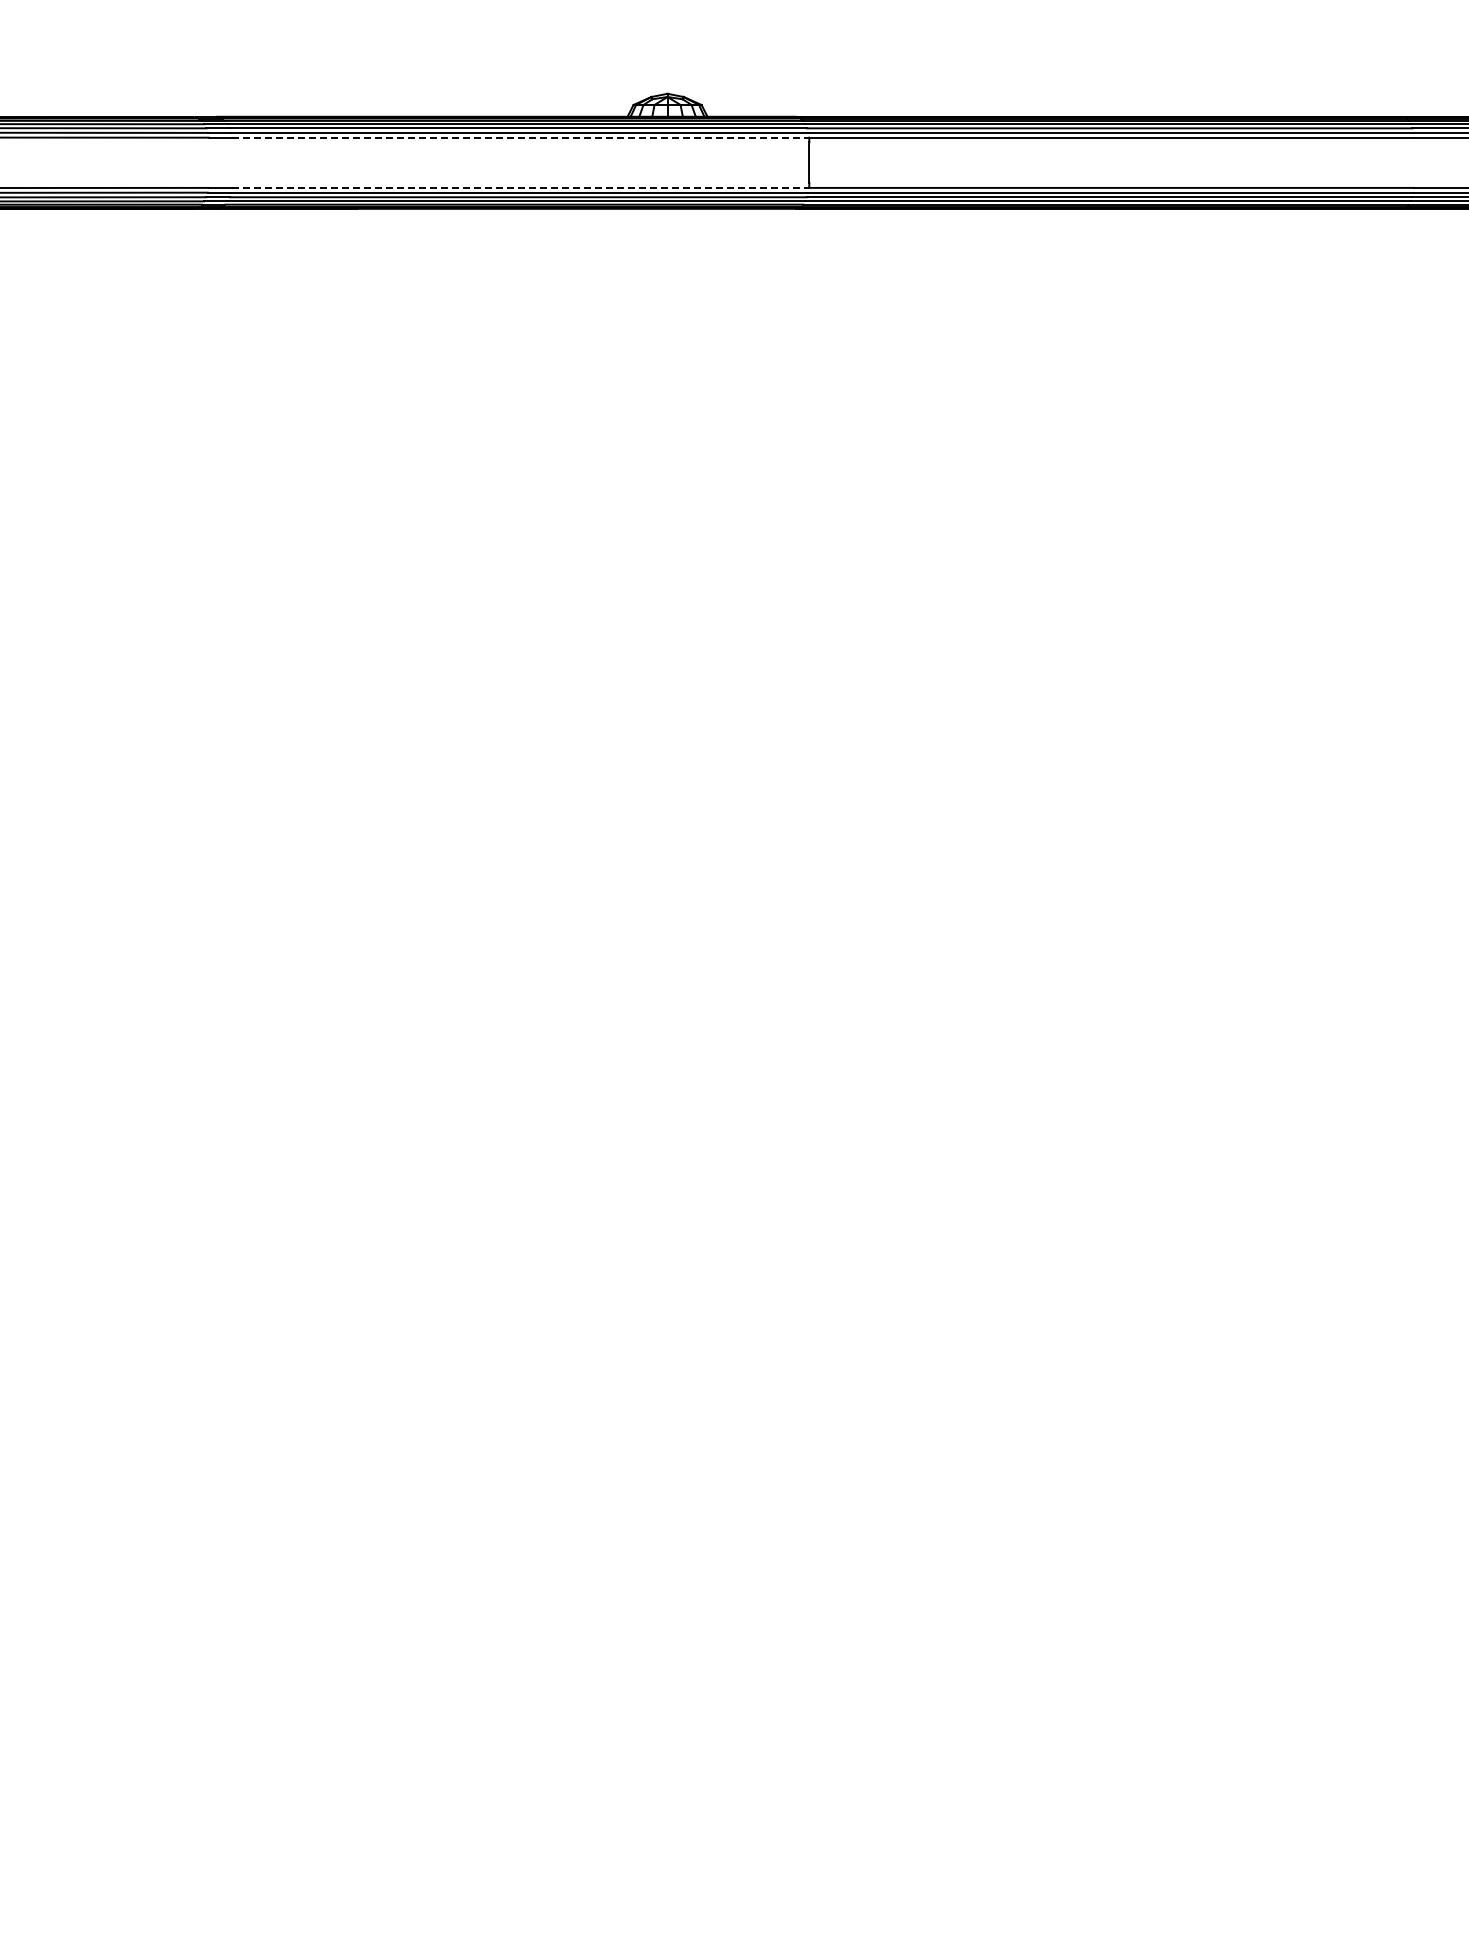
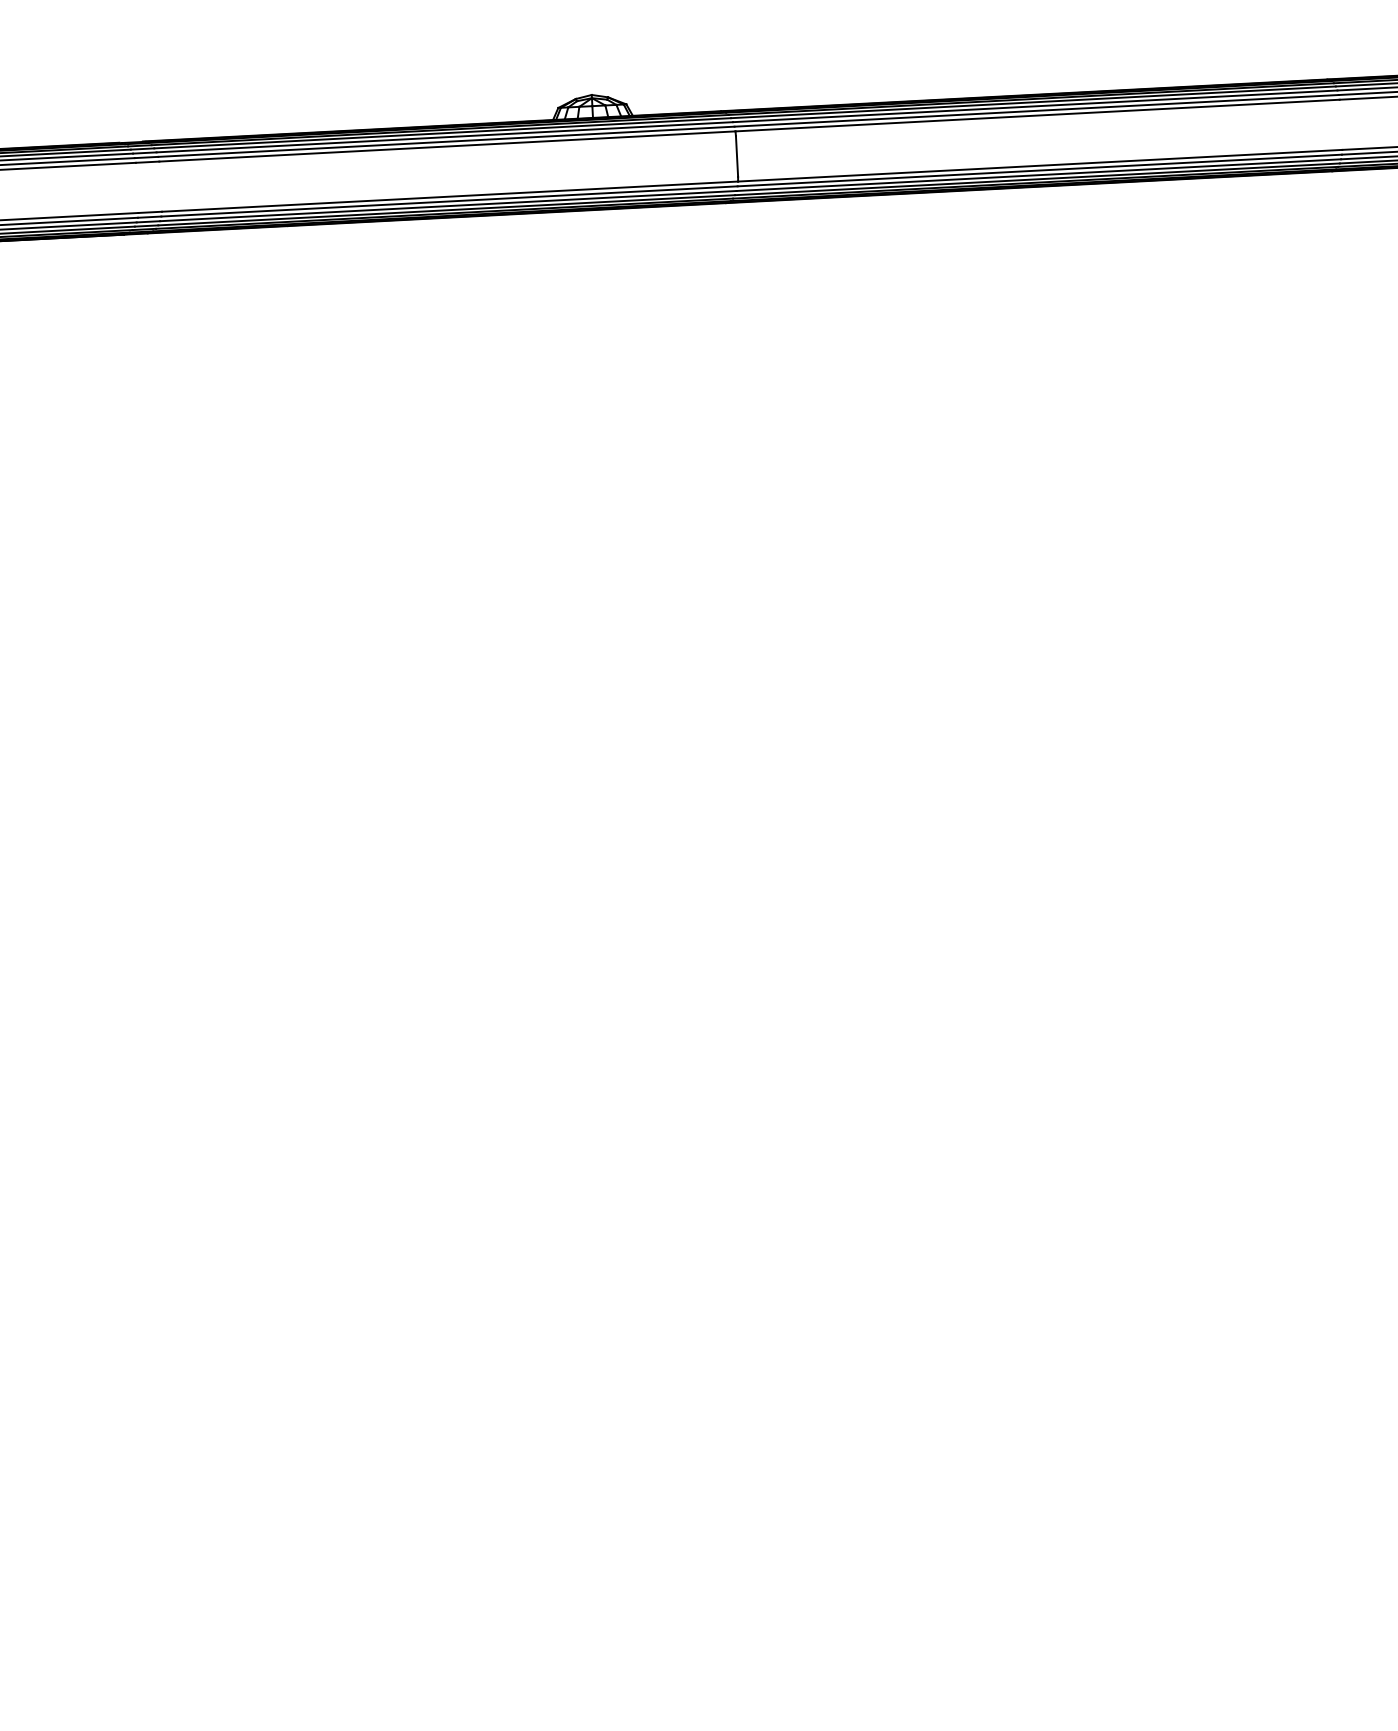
line: (521, 137) -> (448, 146), dashed -> solid
line: (521, 187) -> (450, 196), dashed -> solid

